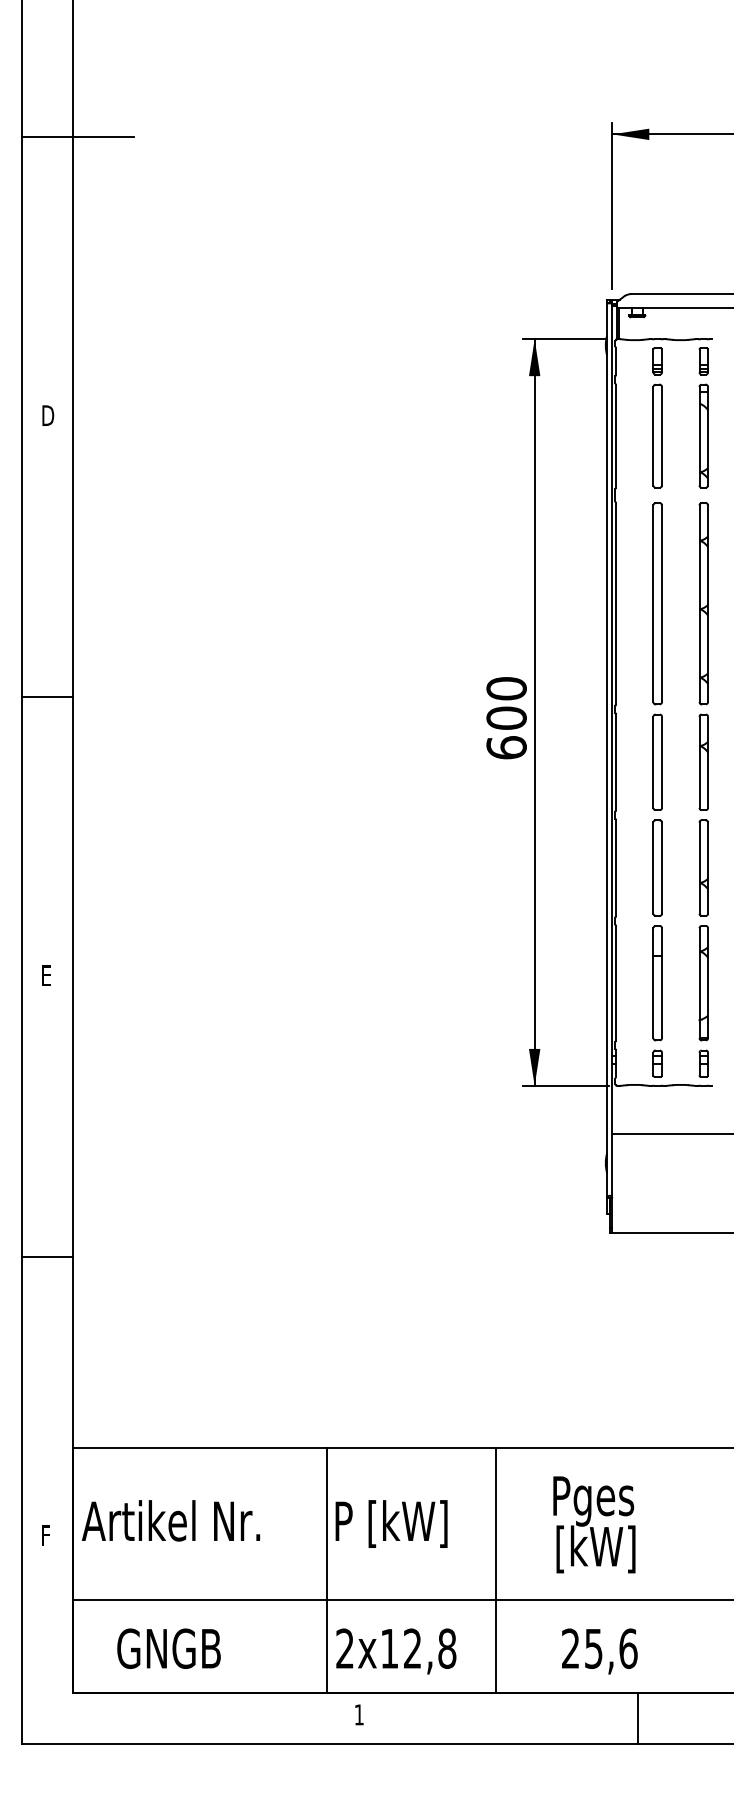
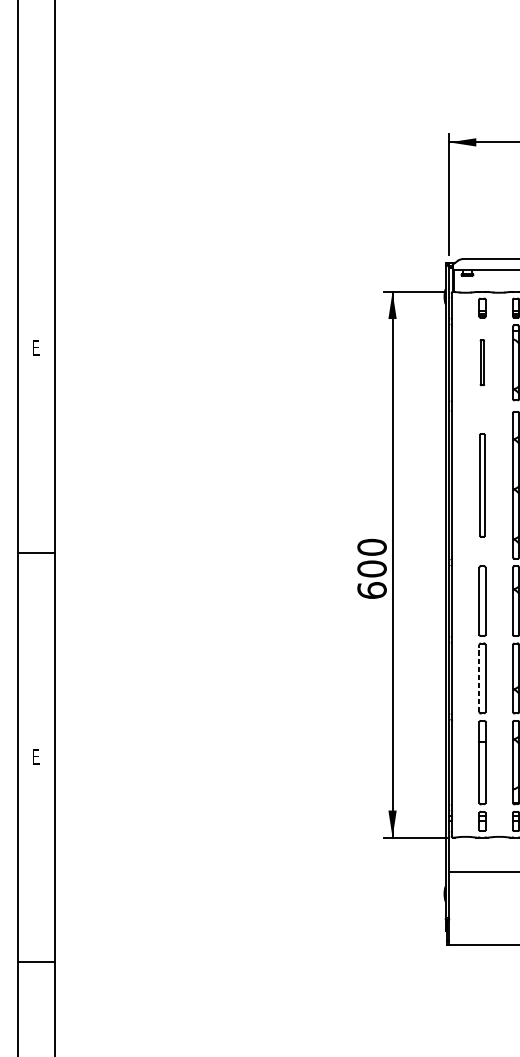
line: (77, 136) -> (58, 143), removed
text: (48, 415) -> (37, 347), D -> E
part: (657, 435) -> (482, 362), size x0.6
part: (657, 603) -> (482, 485), size x0.7
line: (653, 868) -> (479, 678), solid -> dashed

